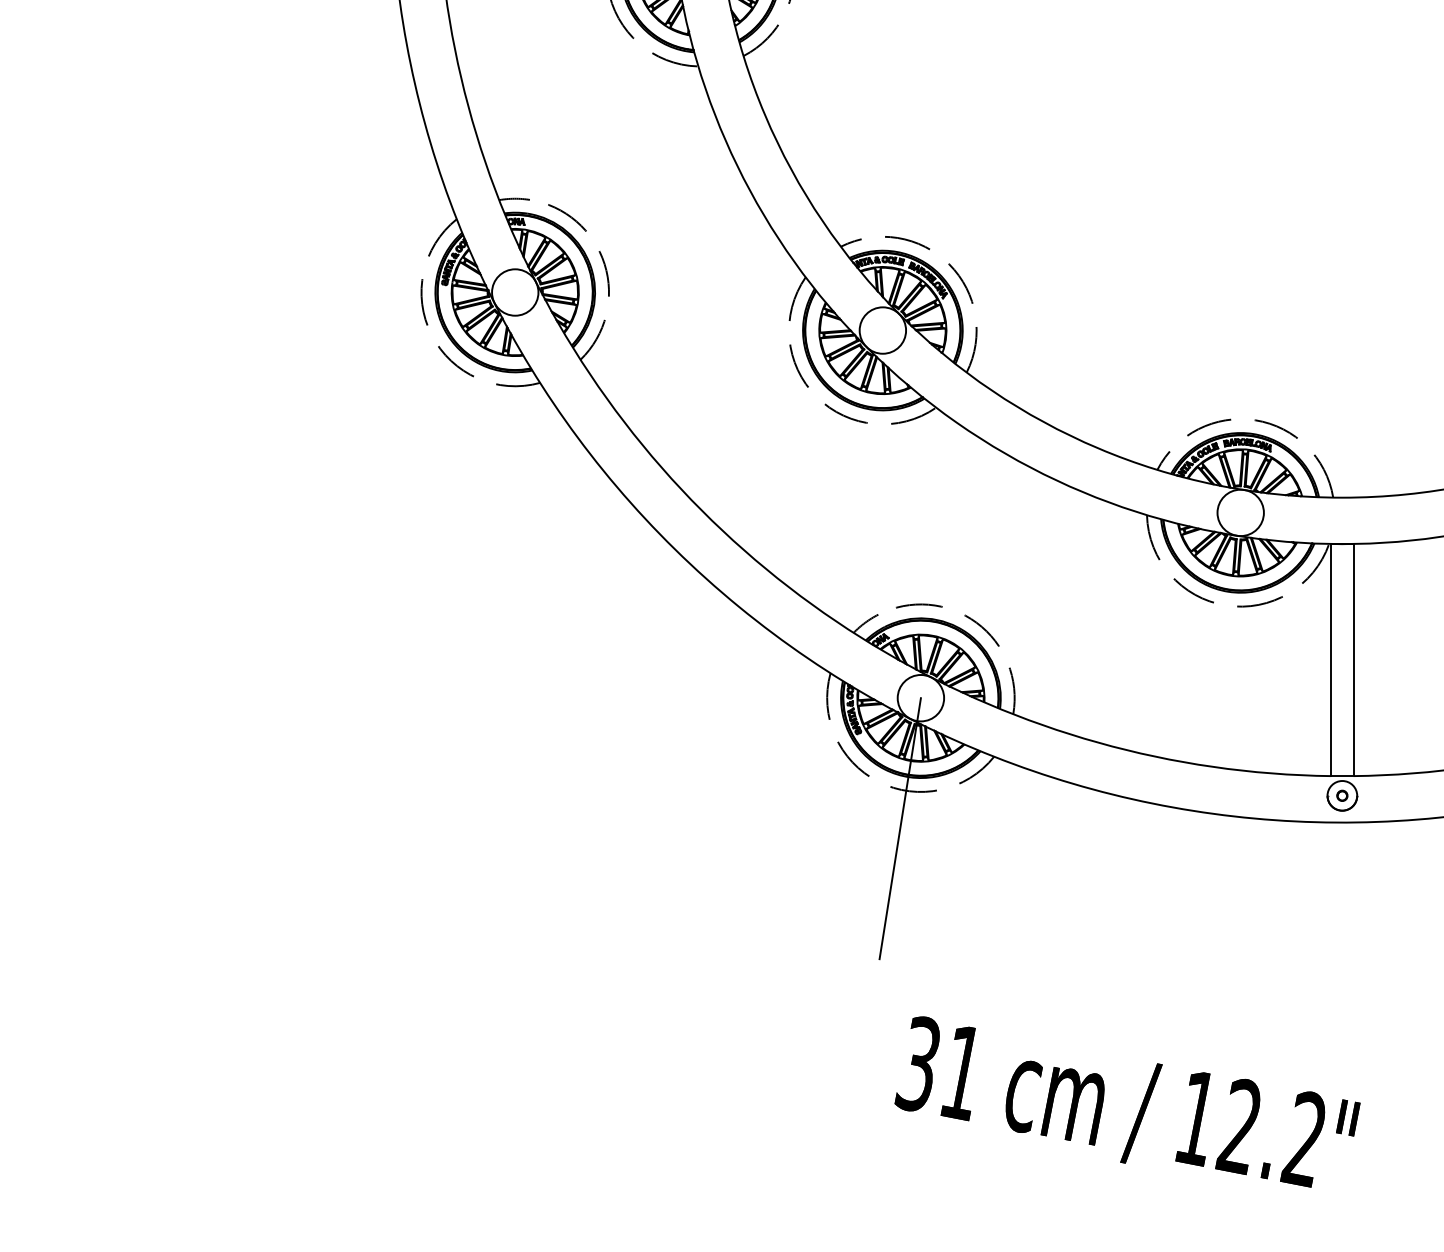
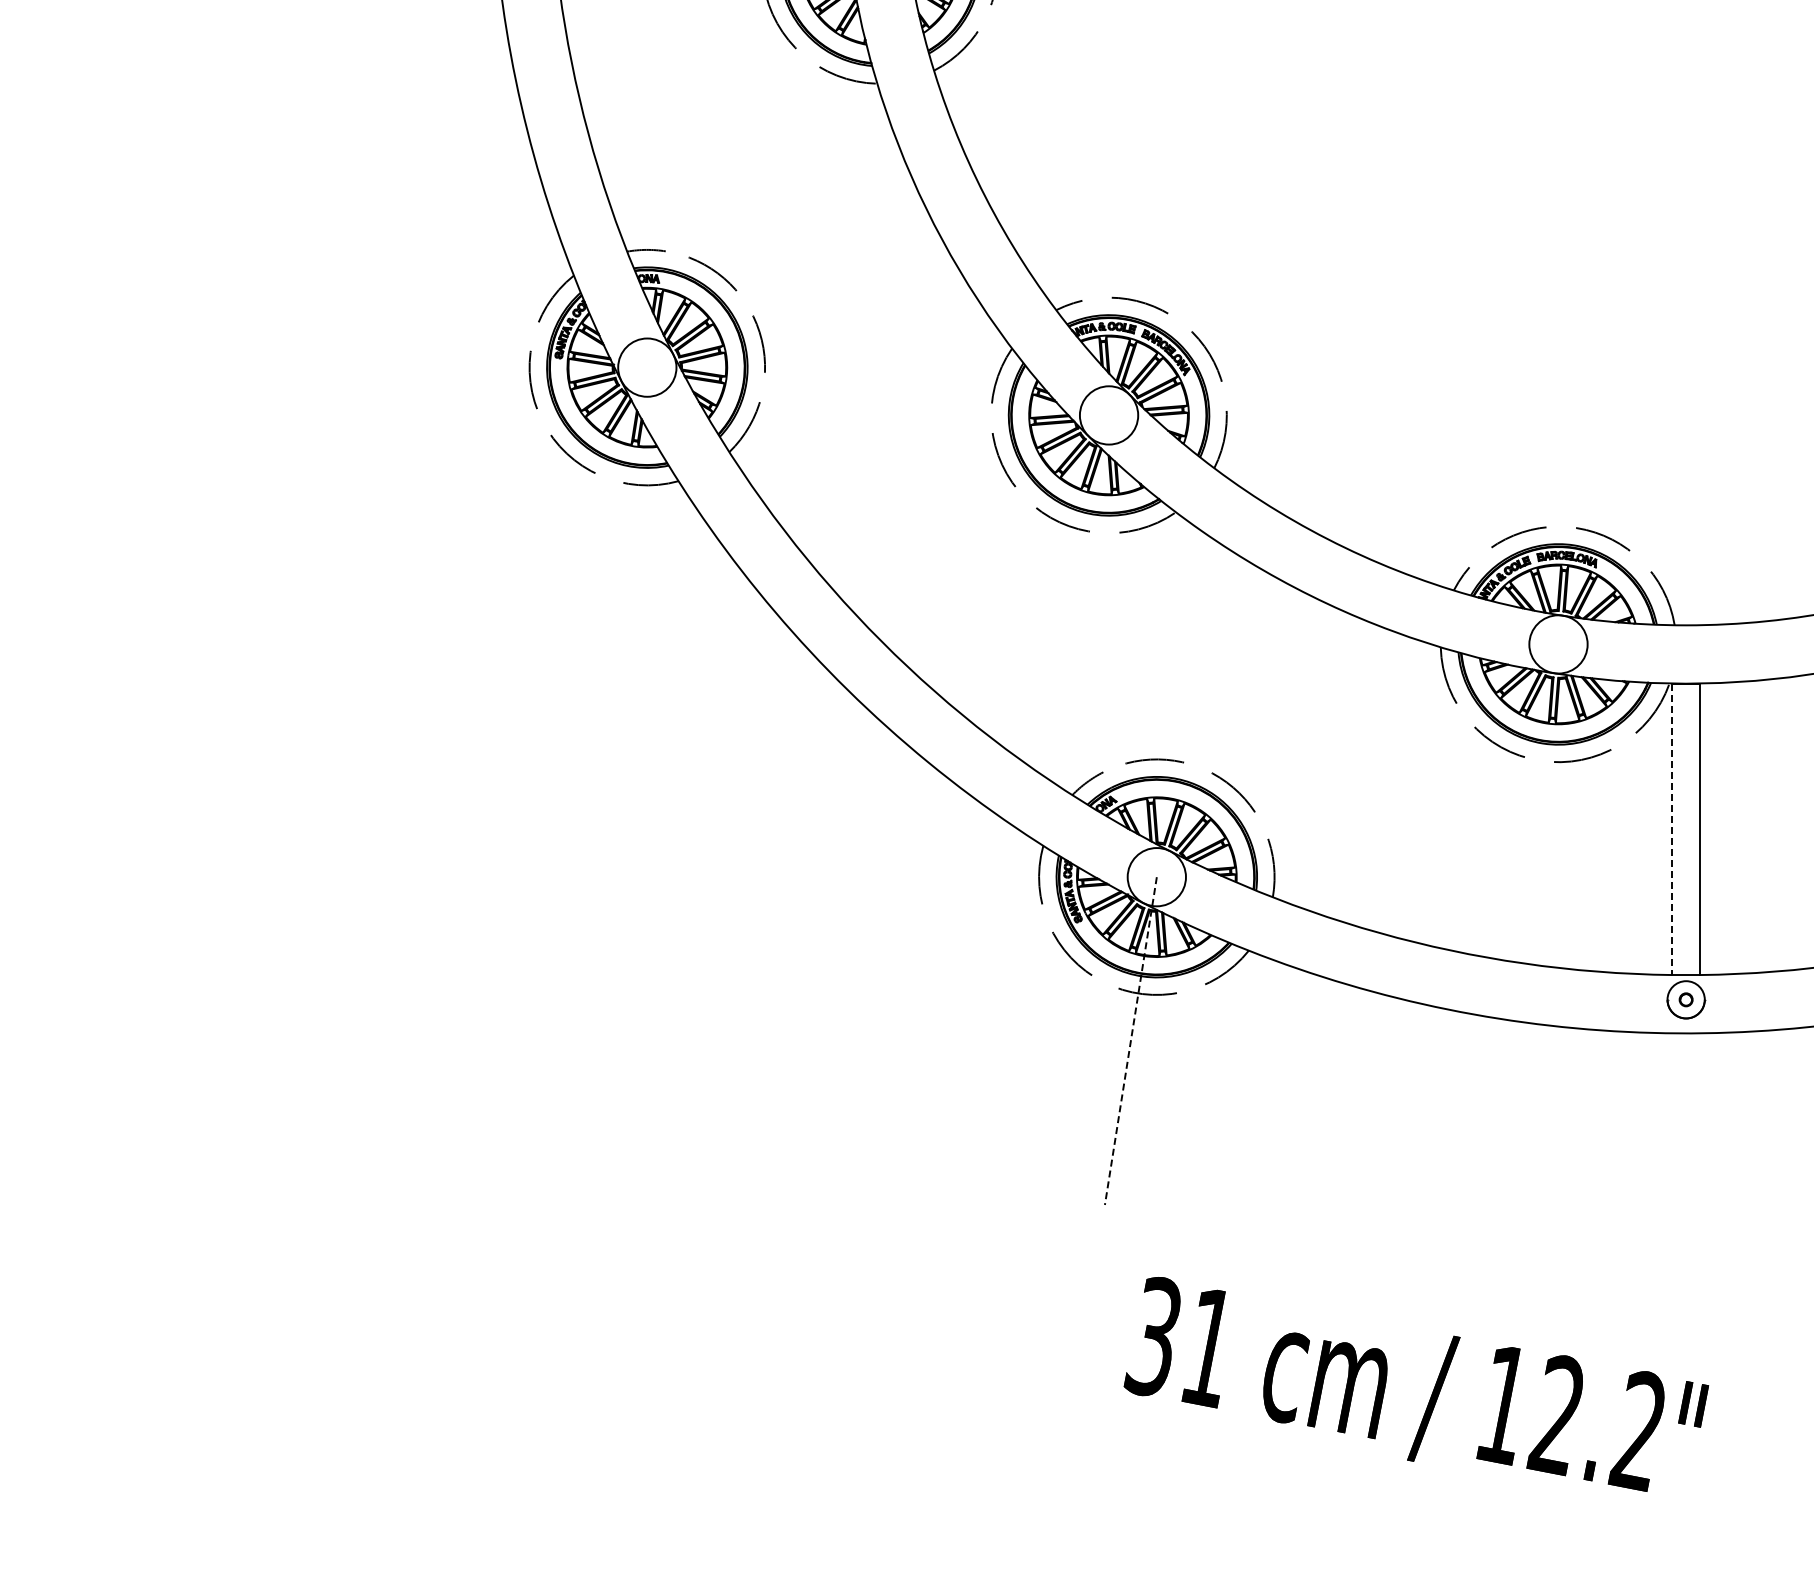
line: (1331, 660) -> (1672, 829), solid -> dashed
line: (899, 829) -> (1130, 1041), solid -> dashed

